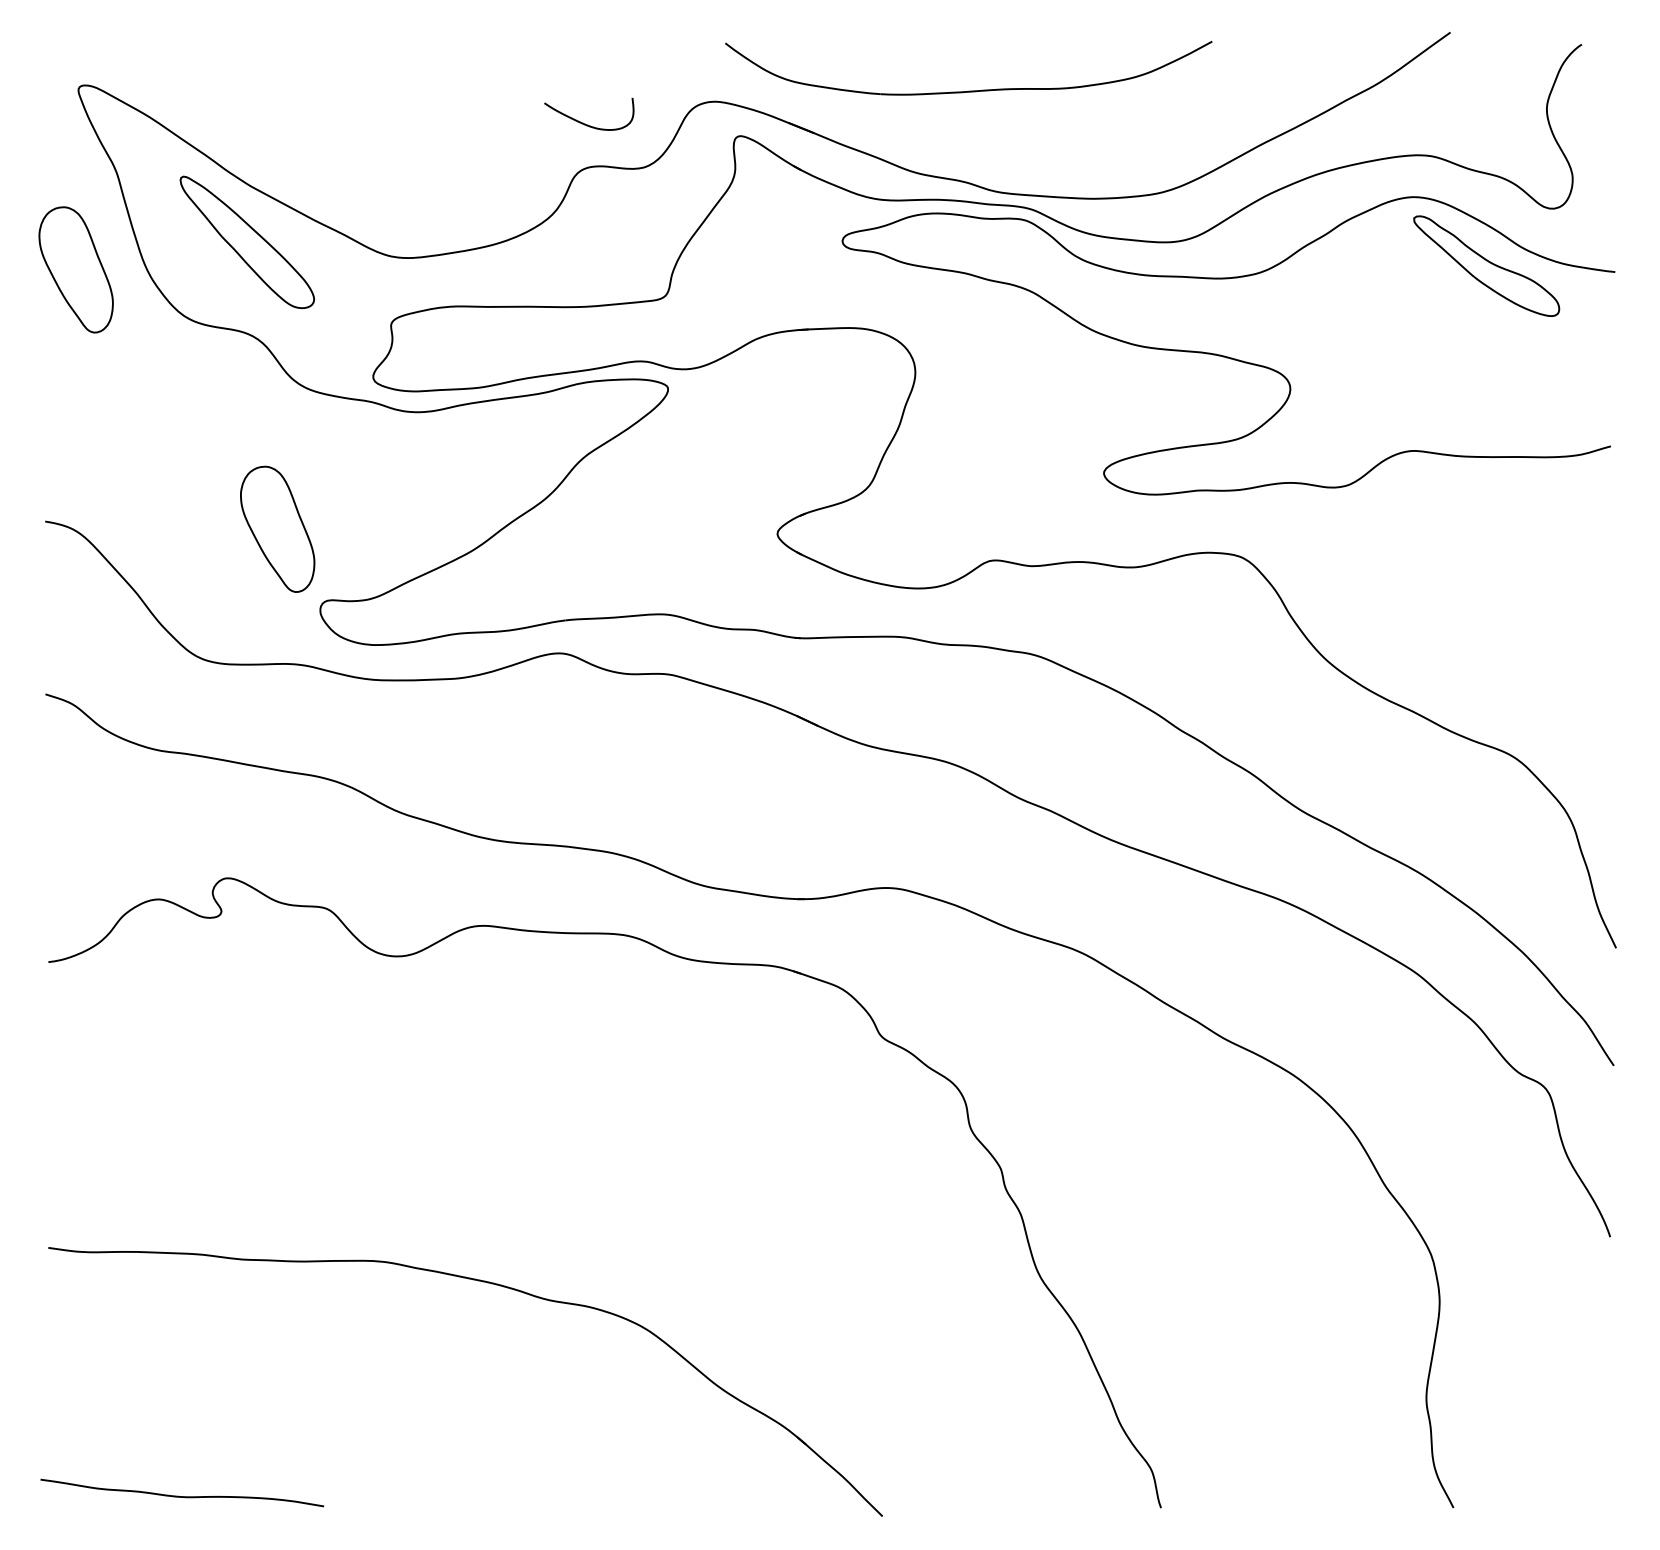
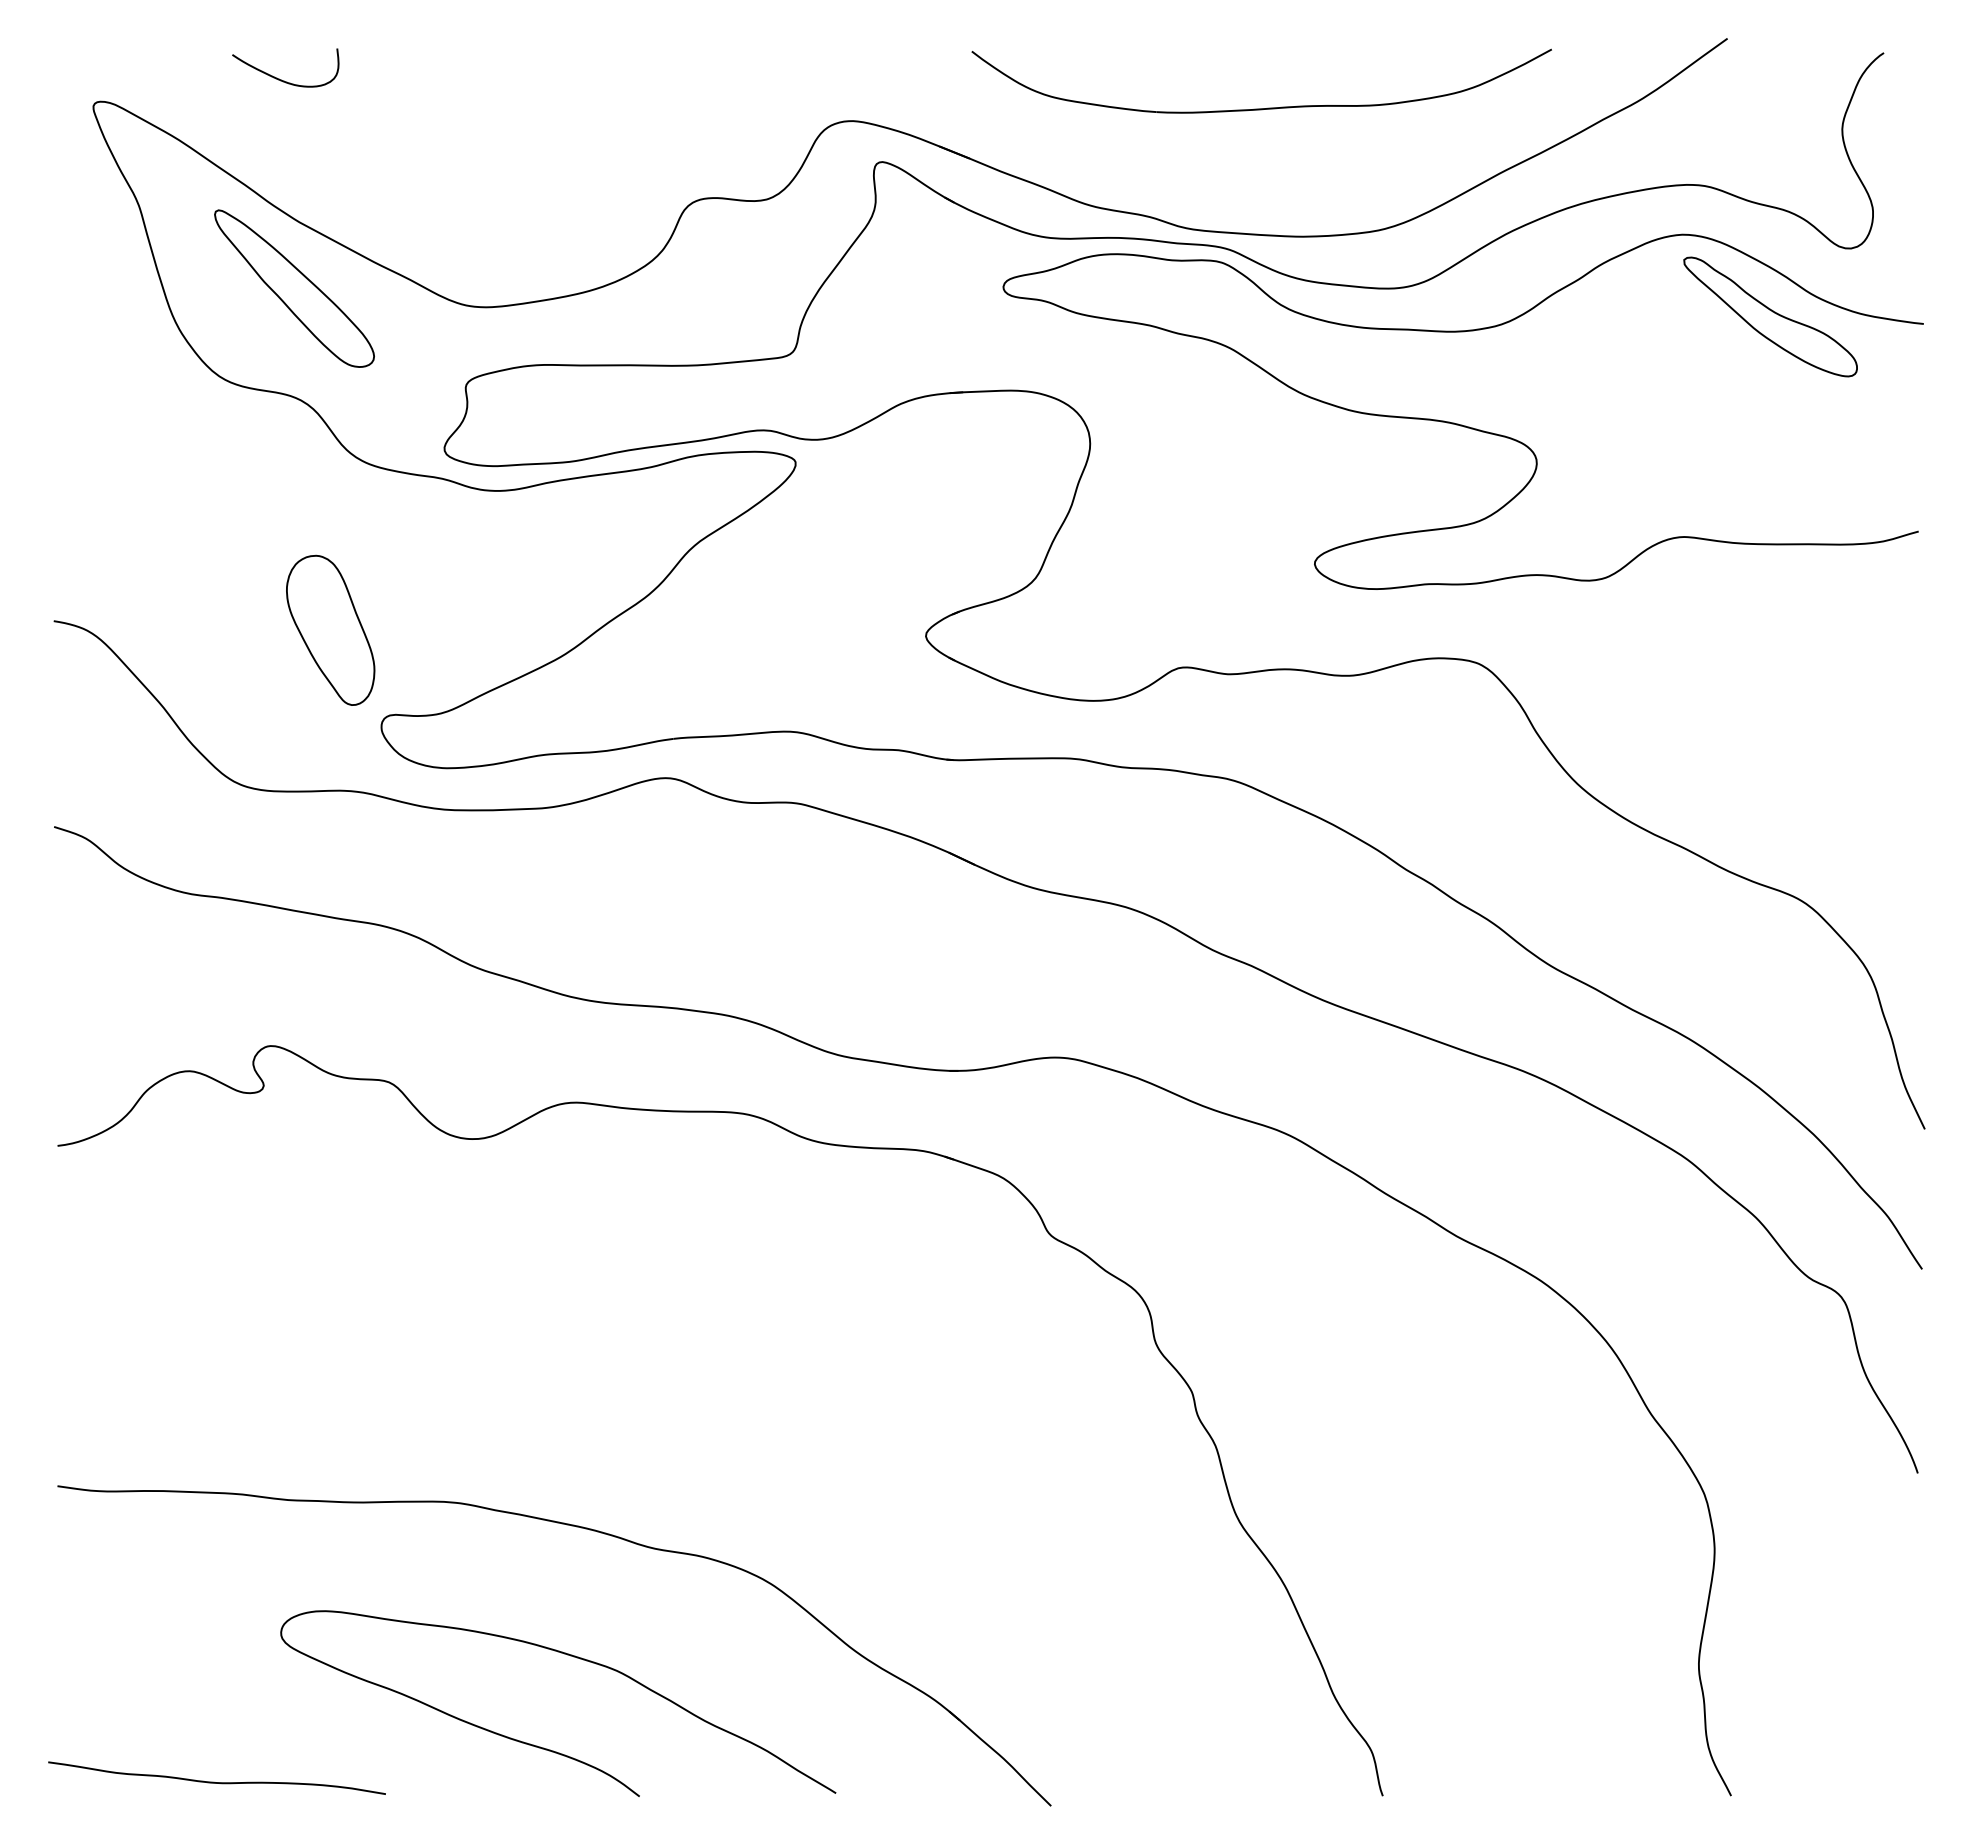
part: (973, 90) -> (1267, 107), moved
curve: (583, 123) -> (279, 78), moved
part: (76, 269) -> (90, 320), removed
curve: (459, 1468) -> (547, 1748), added

